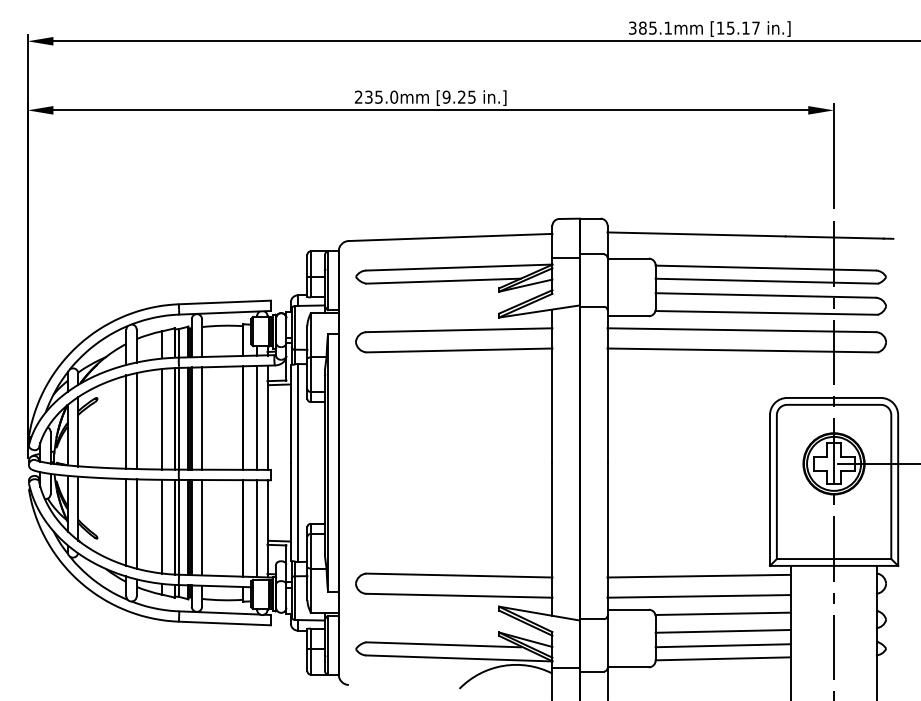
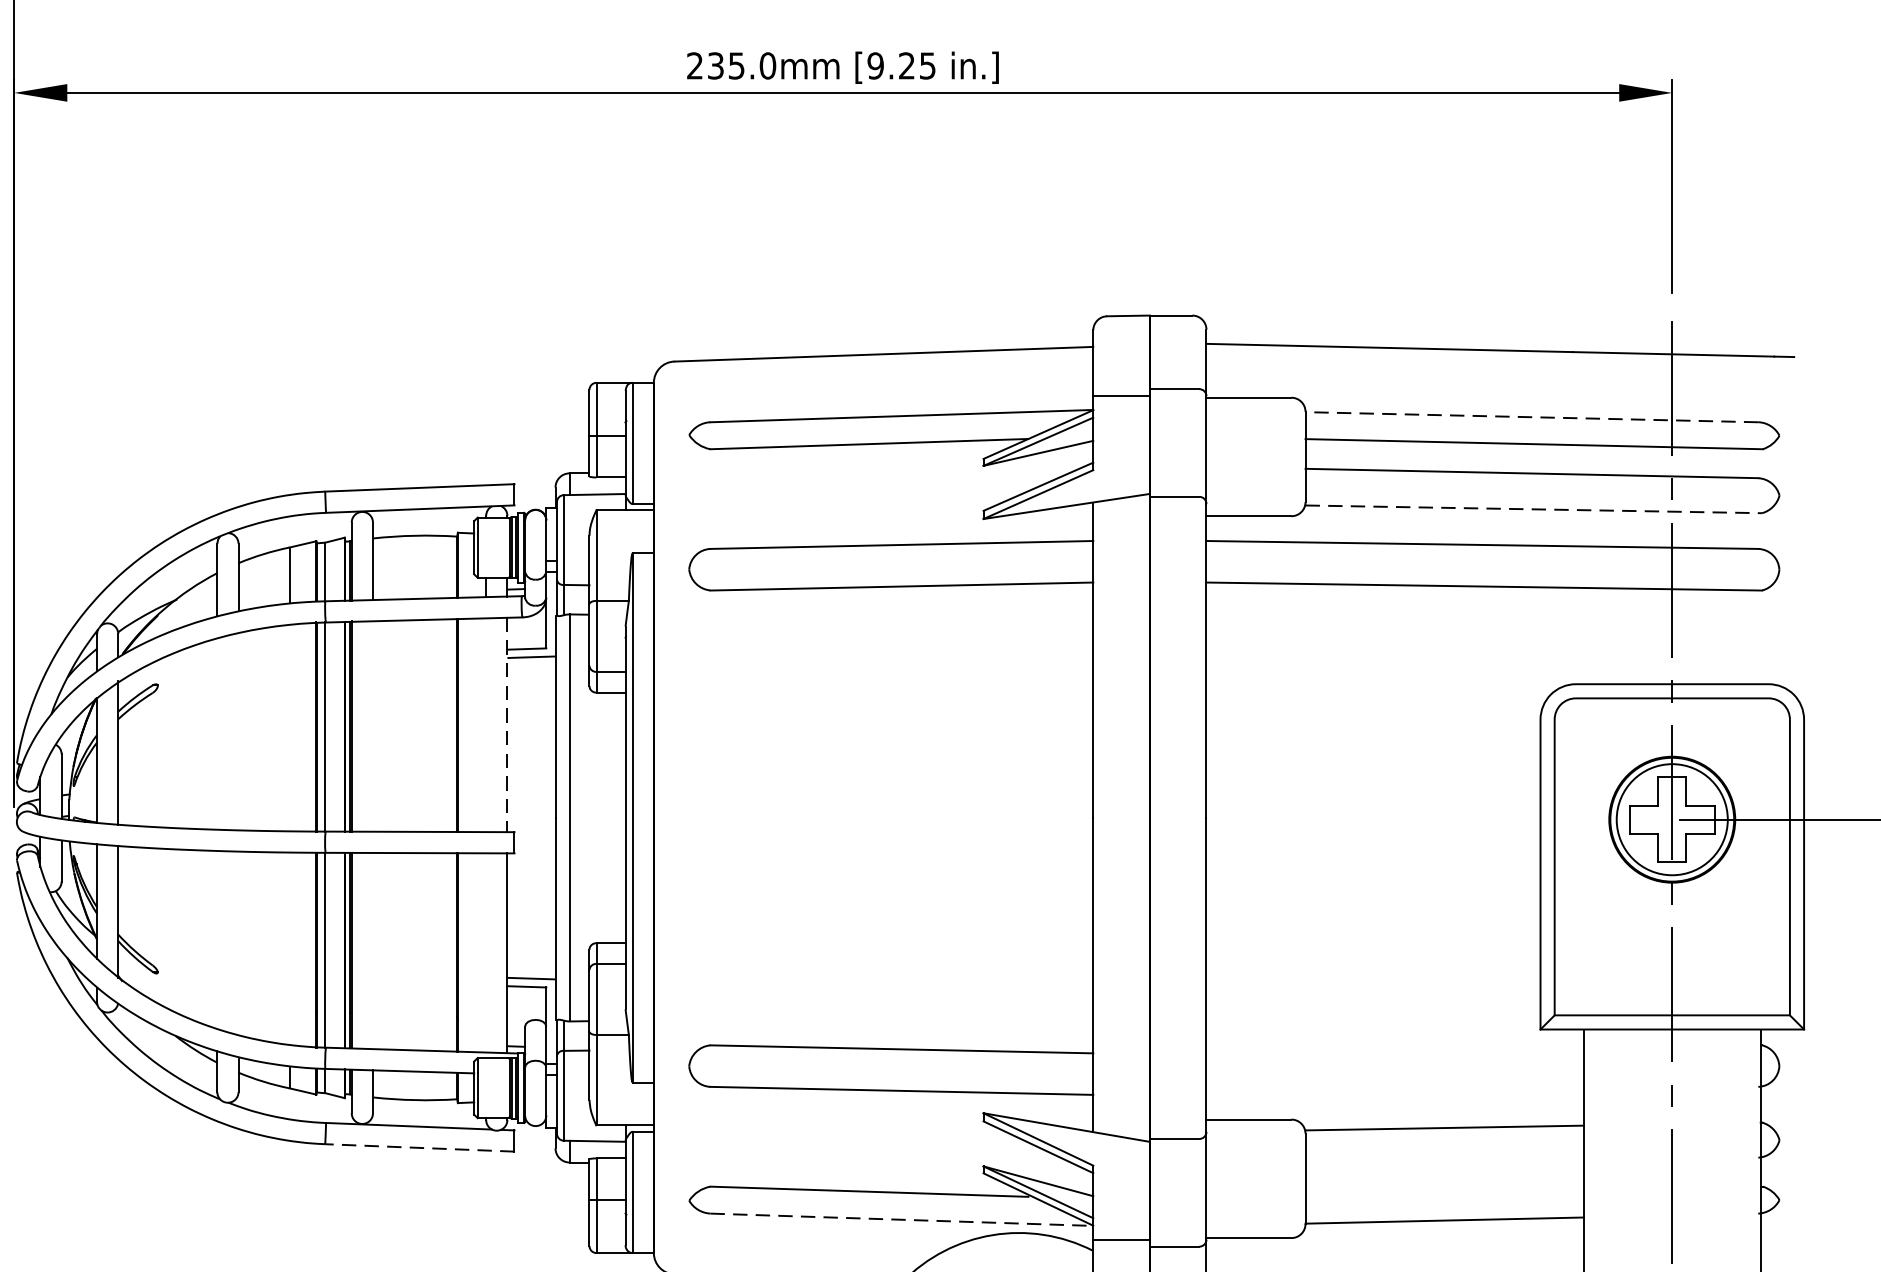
line: (765, 268) -> (1531, 418), solid -> dashed
line: (767, 312) -> (1535, 508), solid -> dashed
line: (257, 417) -> (486, 724), removed
line: (161, 418) -> (289, 726), removed
line: (202, 418) -> (373, 726), removed
line: (267, 418) -> (507, 726), solid -> dashed
line: (136, 420) -> (238, 730), removed
line: (126, 421) -> (217, 732), removed
line: (126, 522) -> (217, 940), removed
line: (136, 523) -> (238, 942), removed
line: (161, 526) -> (289, 948), removed
line: (202, 527) -> (373, 950), removed
line: (257, 528) -> (486, 952), removed
line: (699, 575) -> (1395, 1049), removed
line: (699, 596) -> (1395, 1092), removed
line: (224, 623) -> (419, 1147), solid -> dashed
line: (723, 630) -> (1444, 1162), removed
line: (723, 645) -> (1444, 1193), removed
line: (459, 658) -> (902, 1219), solid -> dashed

